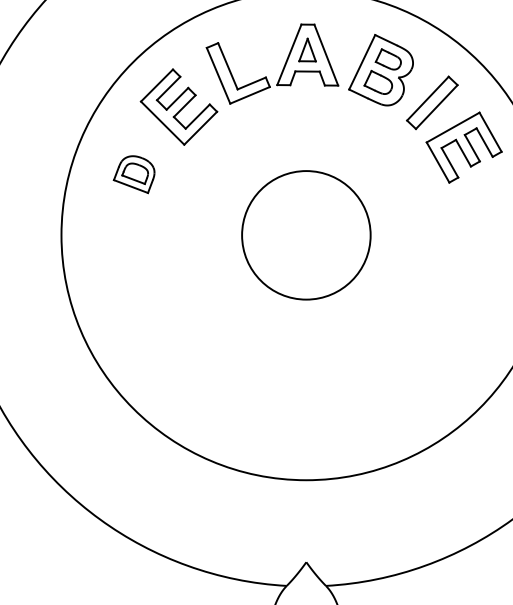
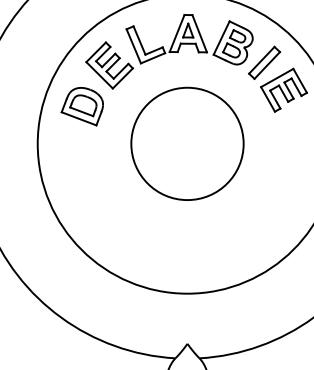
part: (133, 174) -> (81, 106), size x1.67
circle: (306, 234) -> (187, 143), size x1.43

